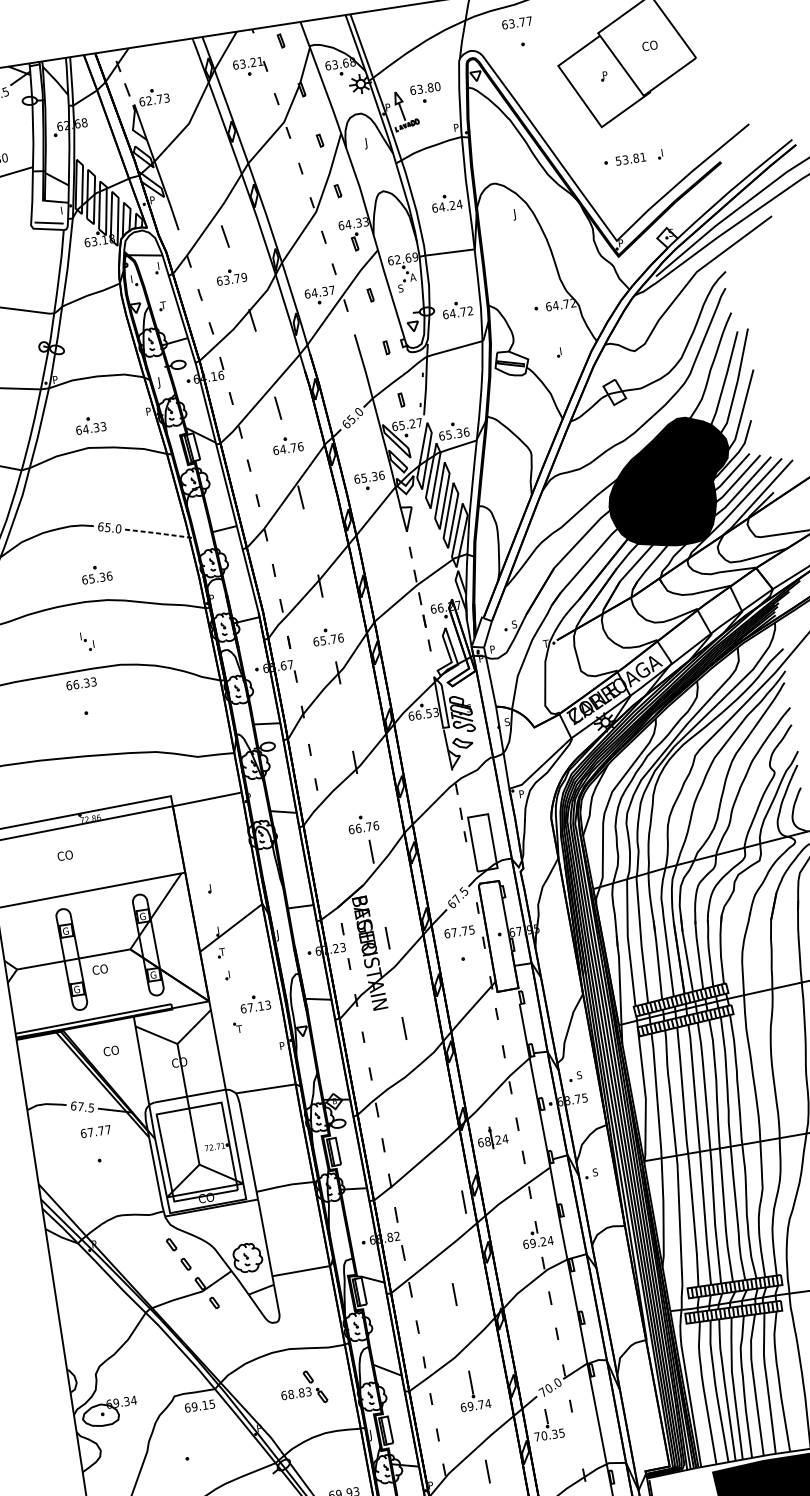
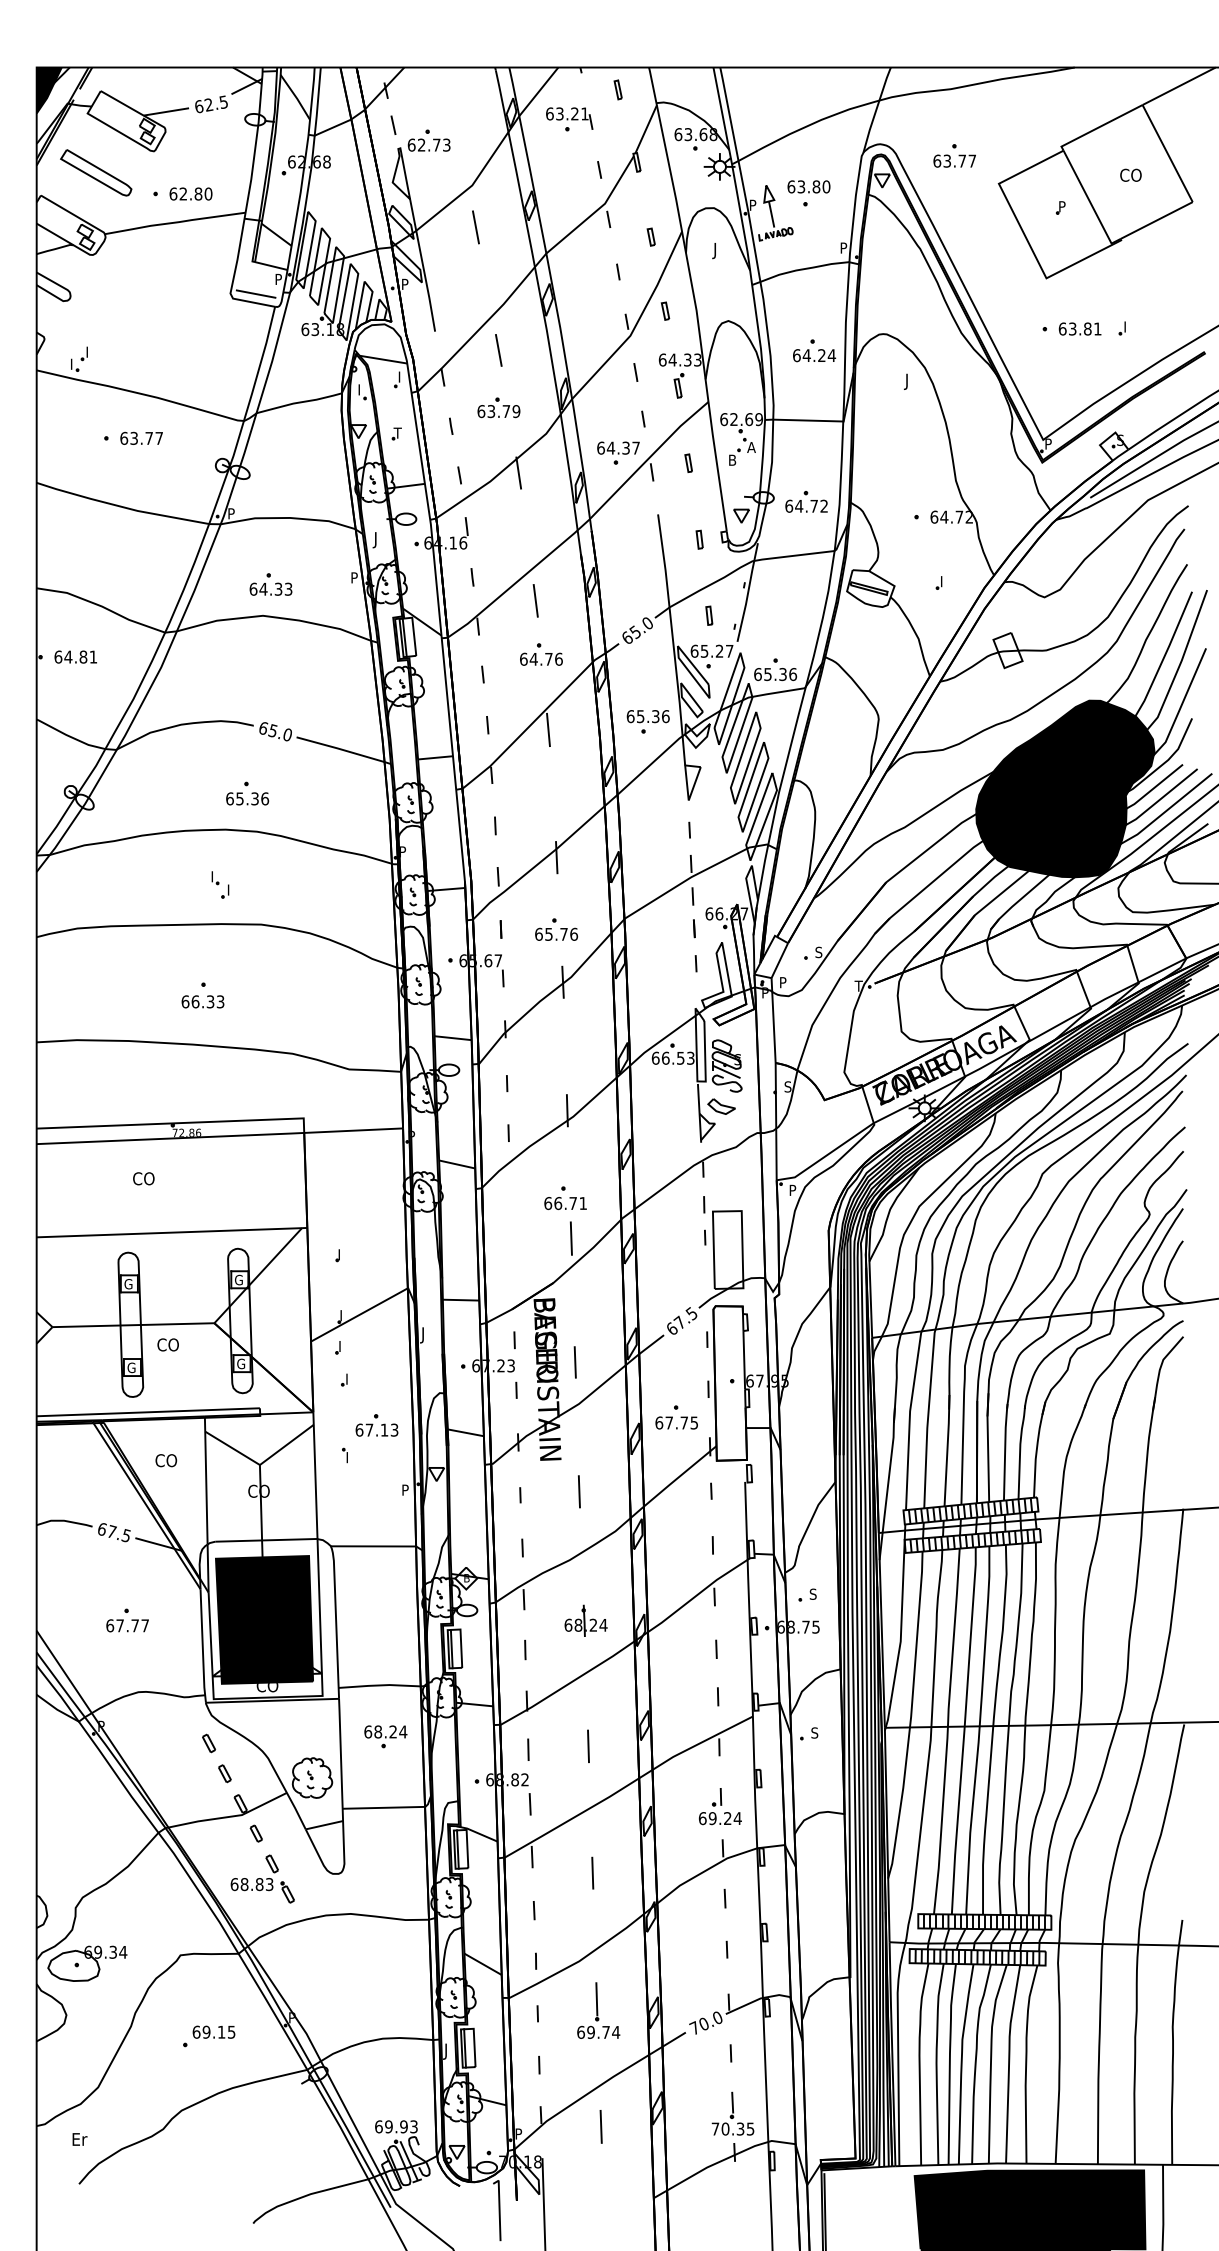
text: (516, 22) -> (954, 160), moved
line: (195, 152) -> (475, 227), added
text: (618, 160) -> (1062, 328), 53.81 -> 63.81
text: (63, 208) -> (279, 277), I -> P
text: (401, 287) -> (732, 459), S -> B
line: (160, 533) -> (344, 750), dashed -> solid
text: (81, 683) -> (202, 1001), moved
text: (376, 825) -> (583, 1203), 66.76 -> 66.71
text: (459, 931) -> (676, 1422), moved
text: (222, 951) -> (342, 1346), T -> I
text: (239, 1029) -> (349, 1457), T -> I
text: (95, 1131) -> (127, 1625), moved
part: (492, 1137) -> (585, 1620), moved
fill: (197, 1151) -> (264, 1619), added
line: (463, 1201) -> (588, 1745), moved
part: (294, 1220) -> (385, 1736), added
part: (303, 1388) -> (262, 1878), moved
text: (199, 1405) -> (213, 2031), moved
part: (547, 1424) -> (732, 2113), moved

